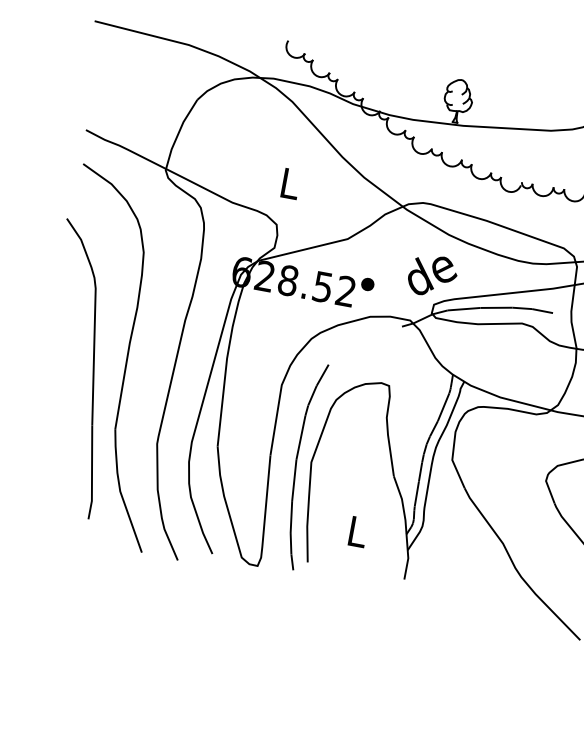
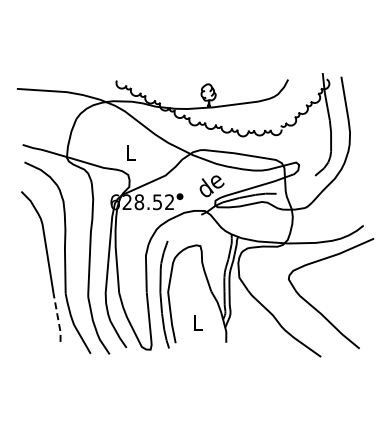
line: (91, 471) -> (57, 317), solid -> dashed

